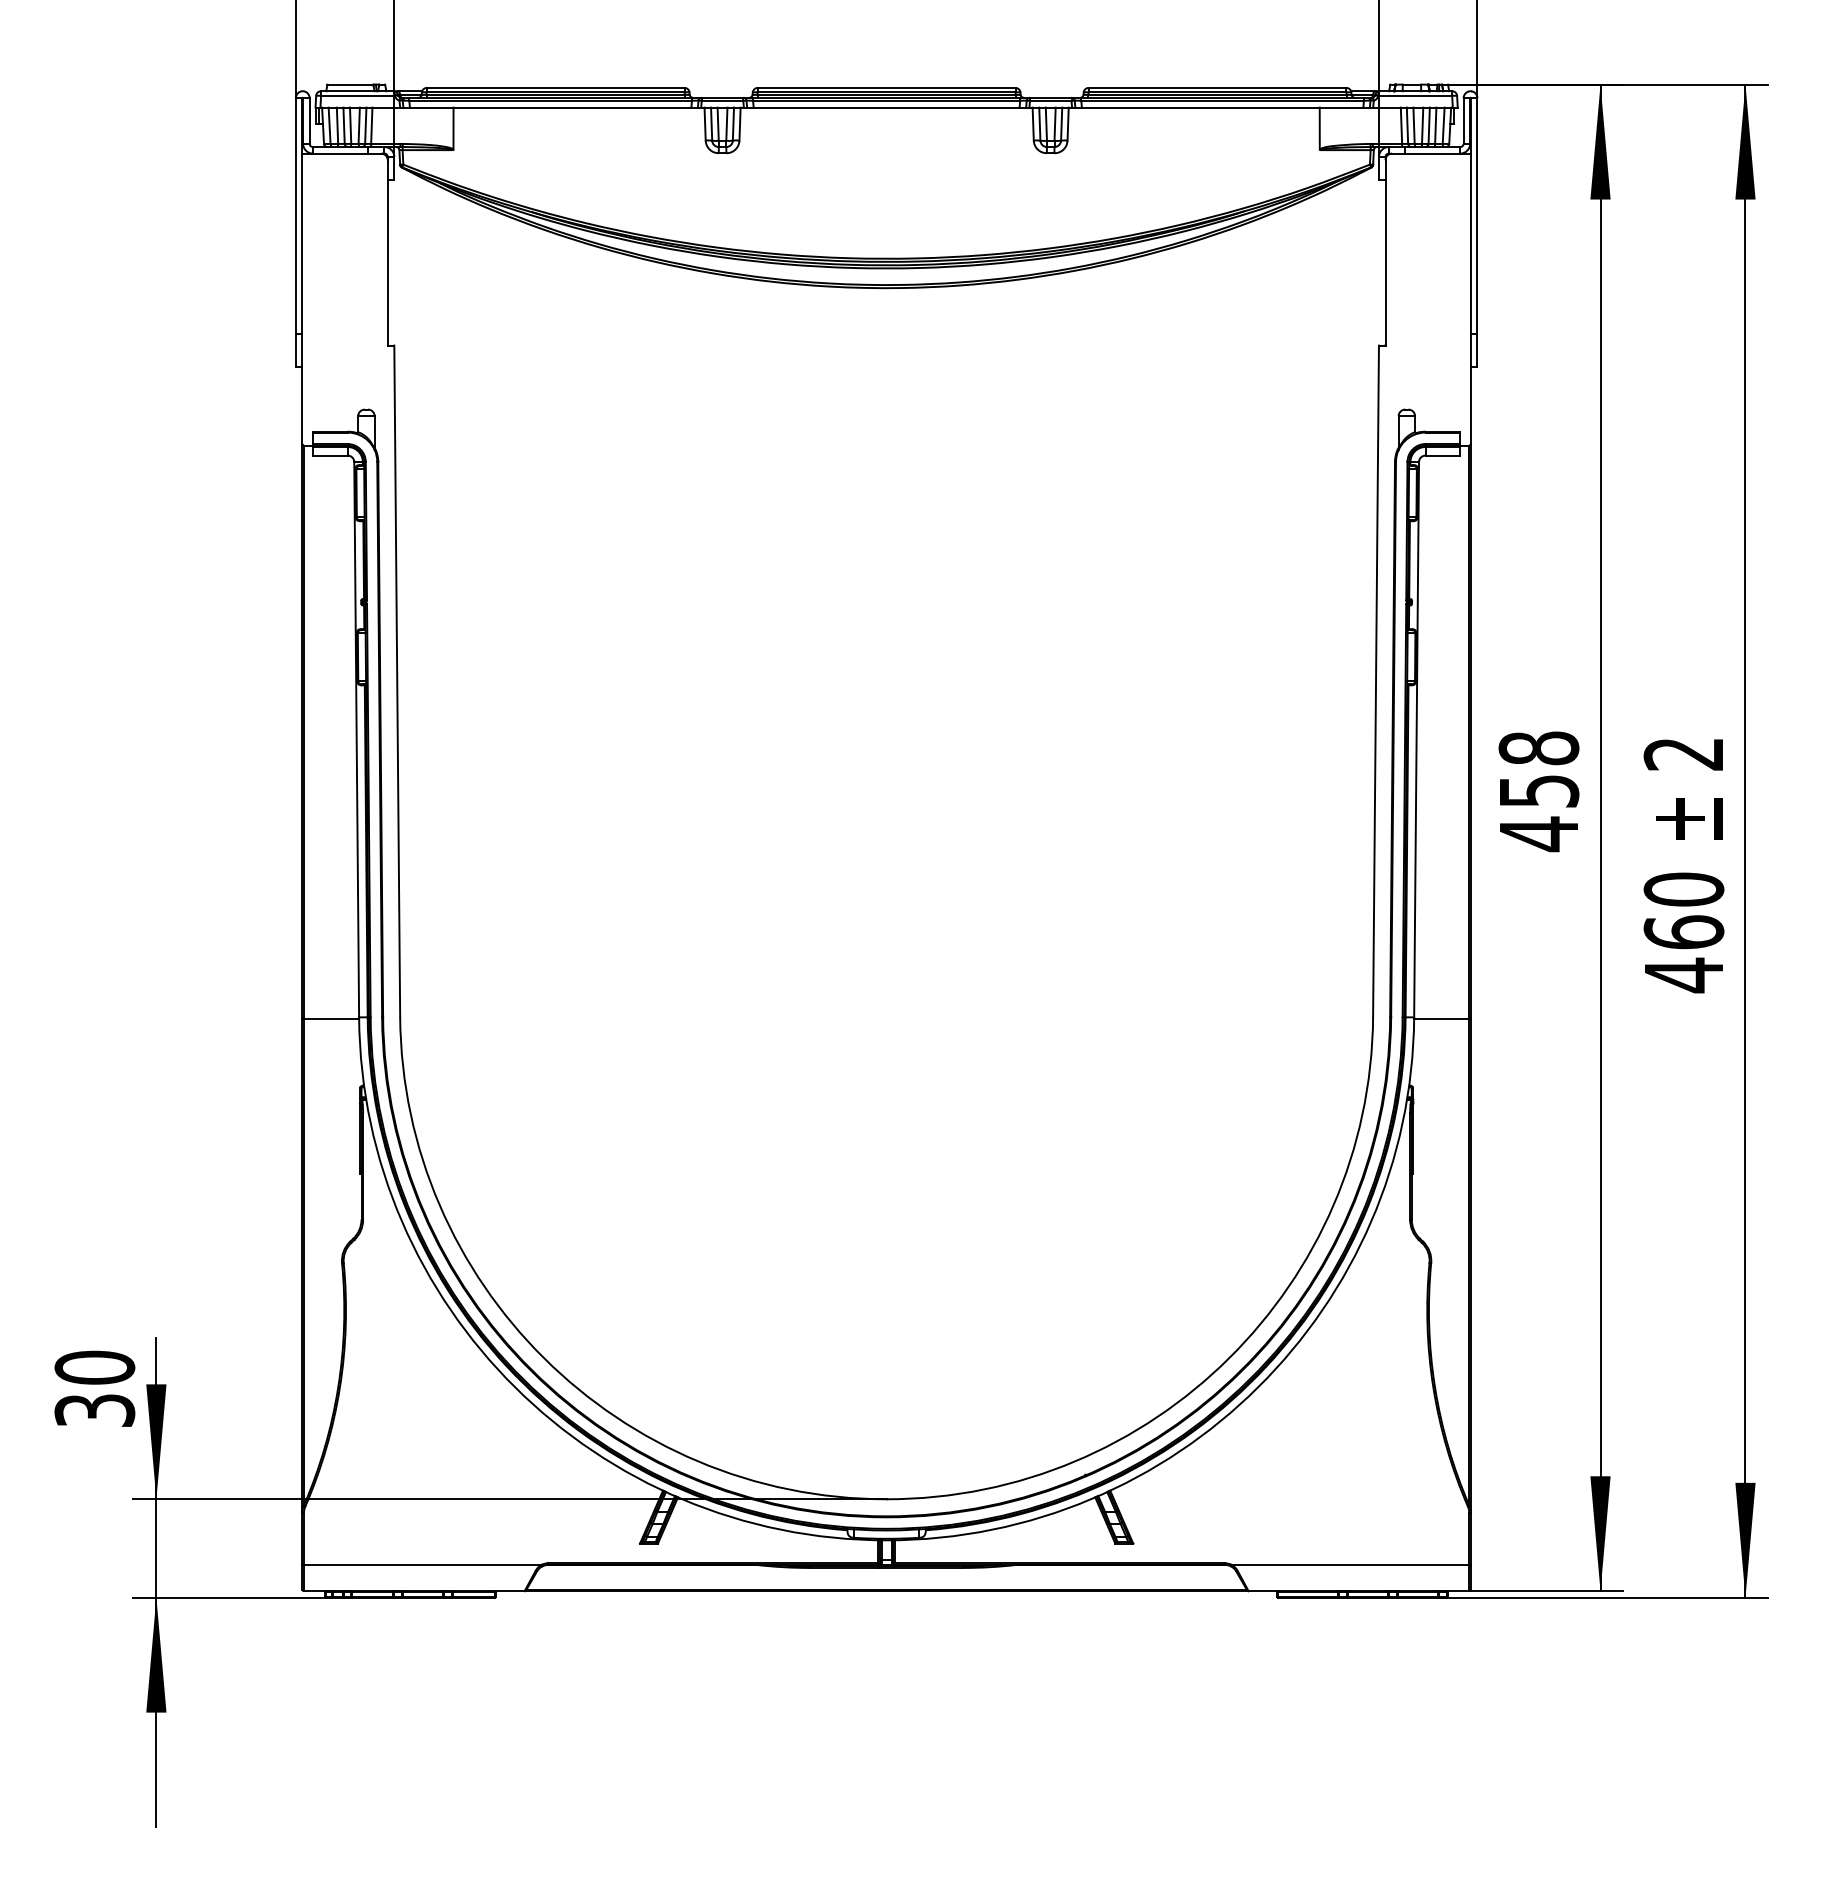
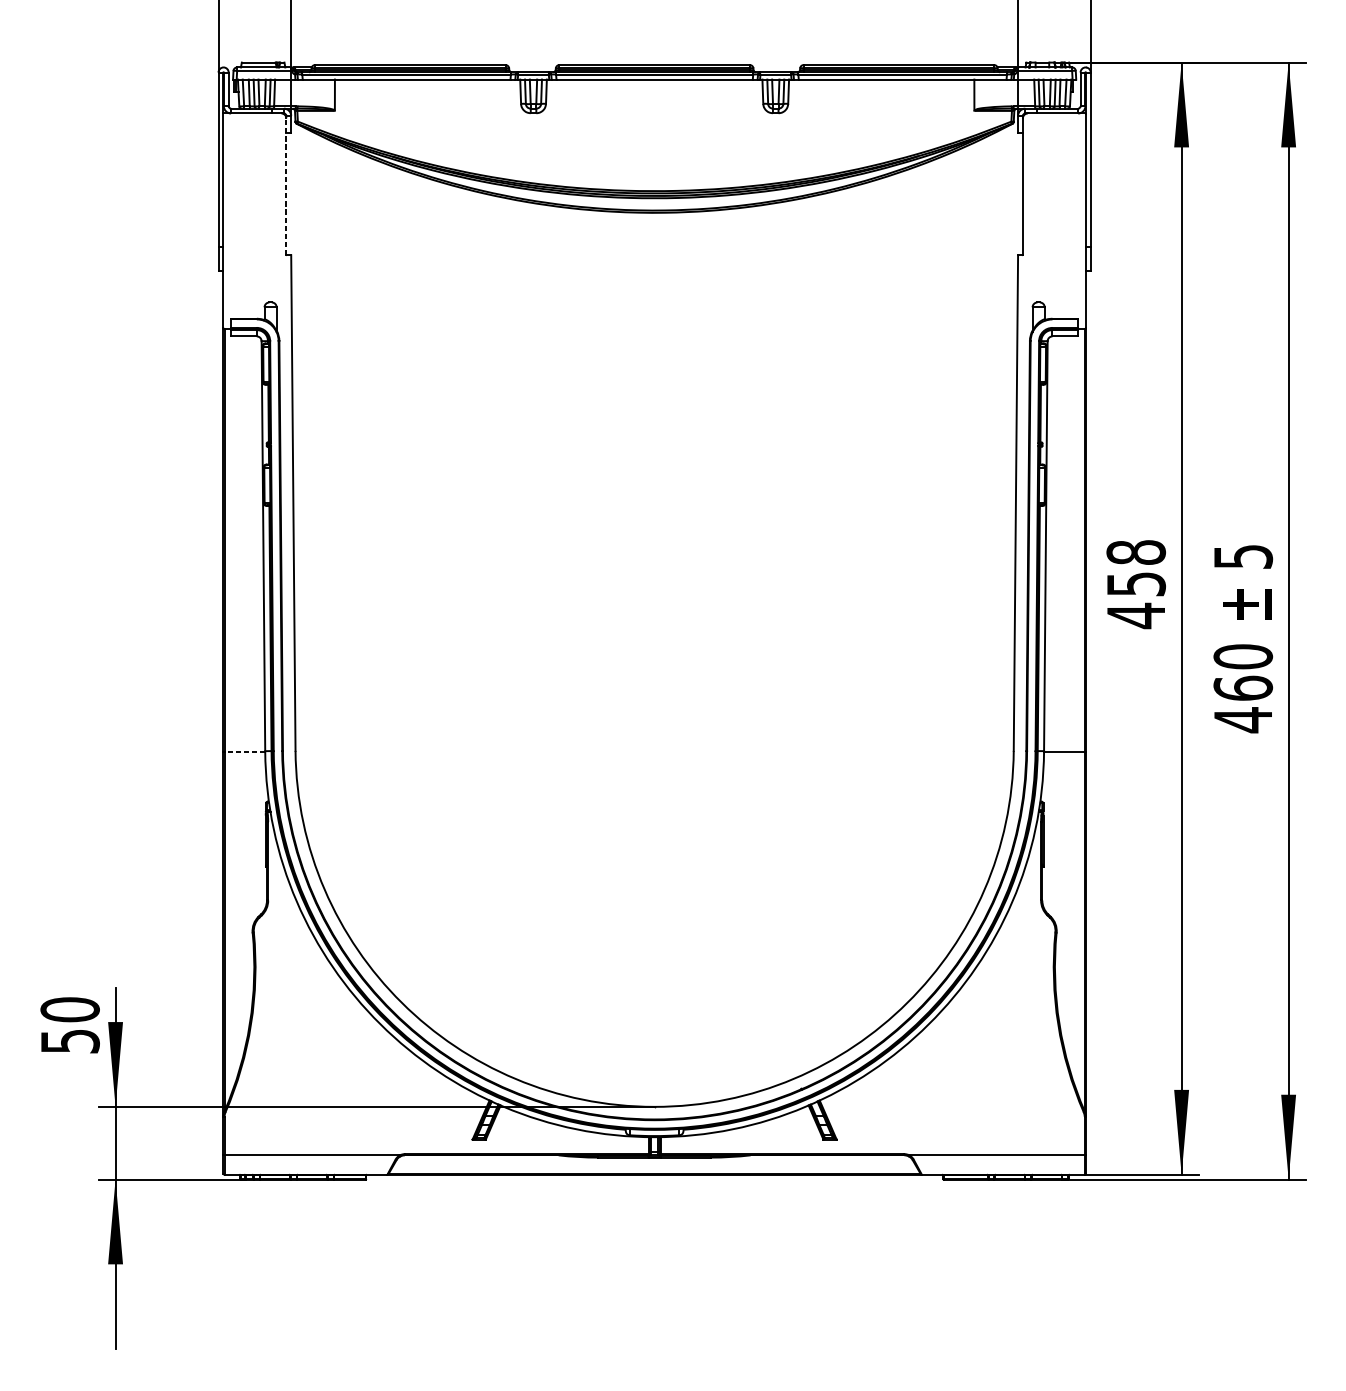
line: (387, 252) -> (286, 186), solid -> dashed
text: (1683, 754) -> (1242, 557), 2 -> 5
line: (331, 1018) -> (244, 751), solid -> dashed
text: (94, 1410) -> (69, 1041), 30 -> 50

